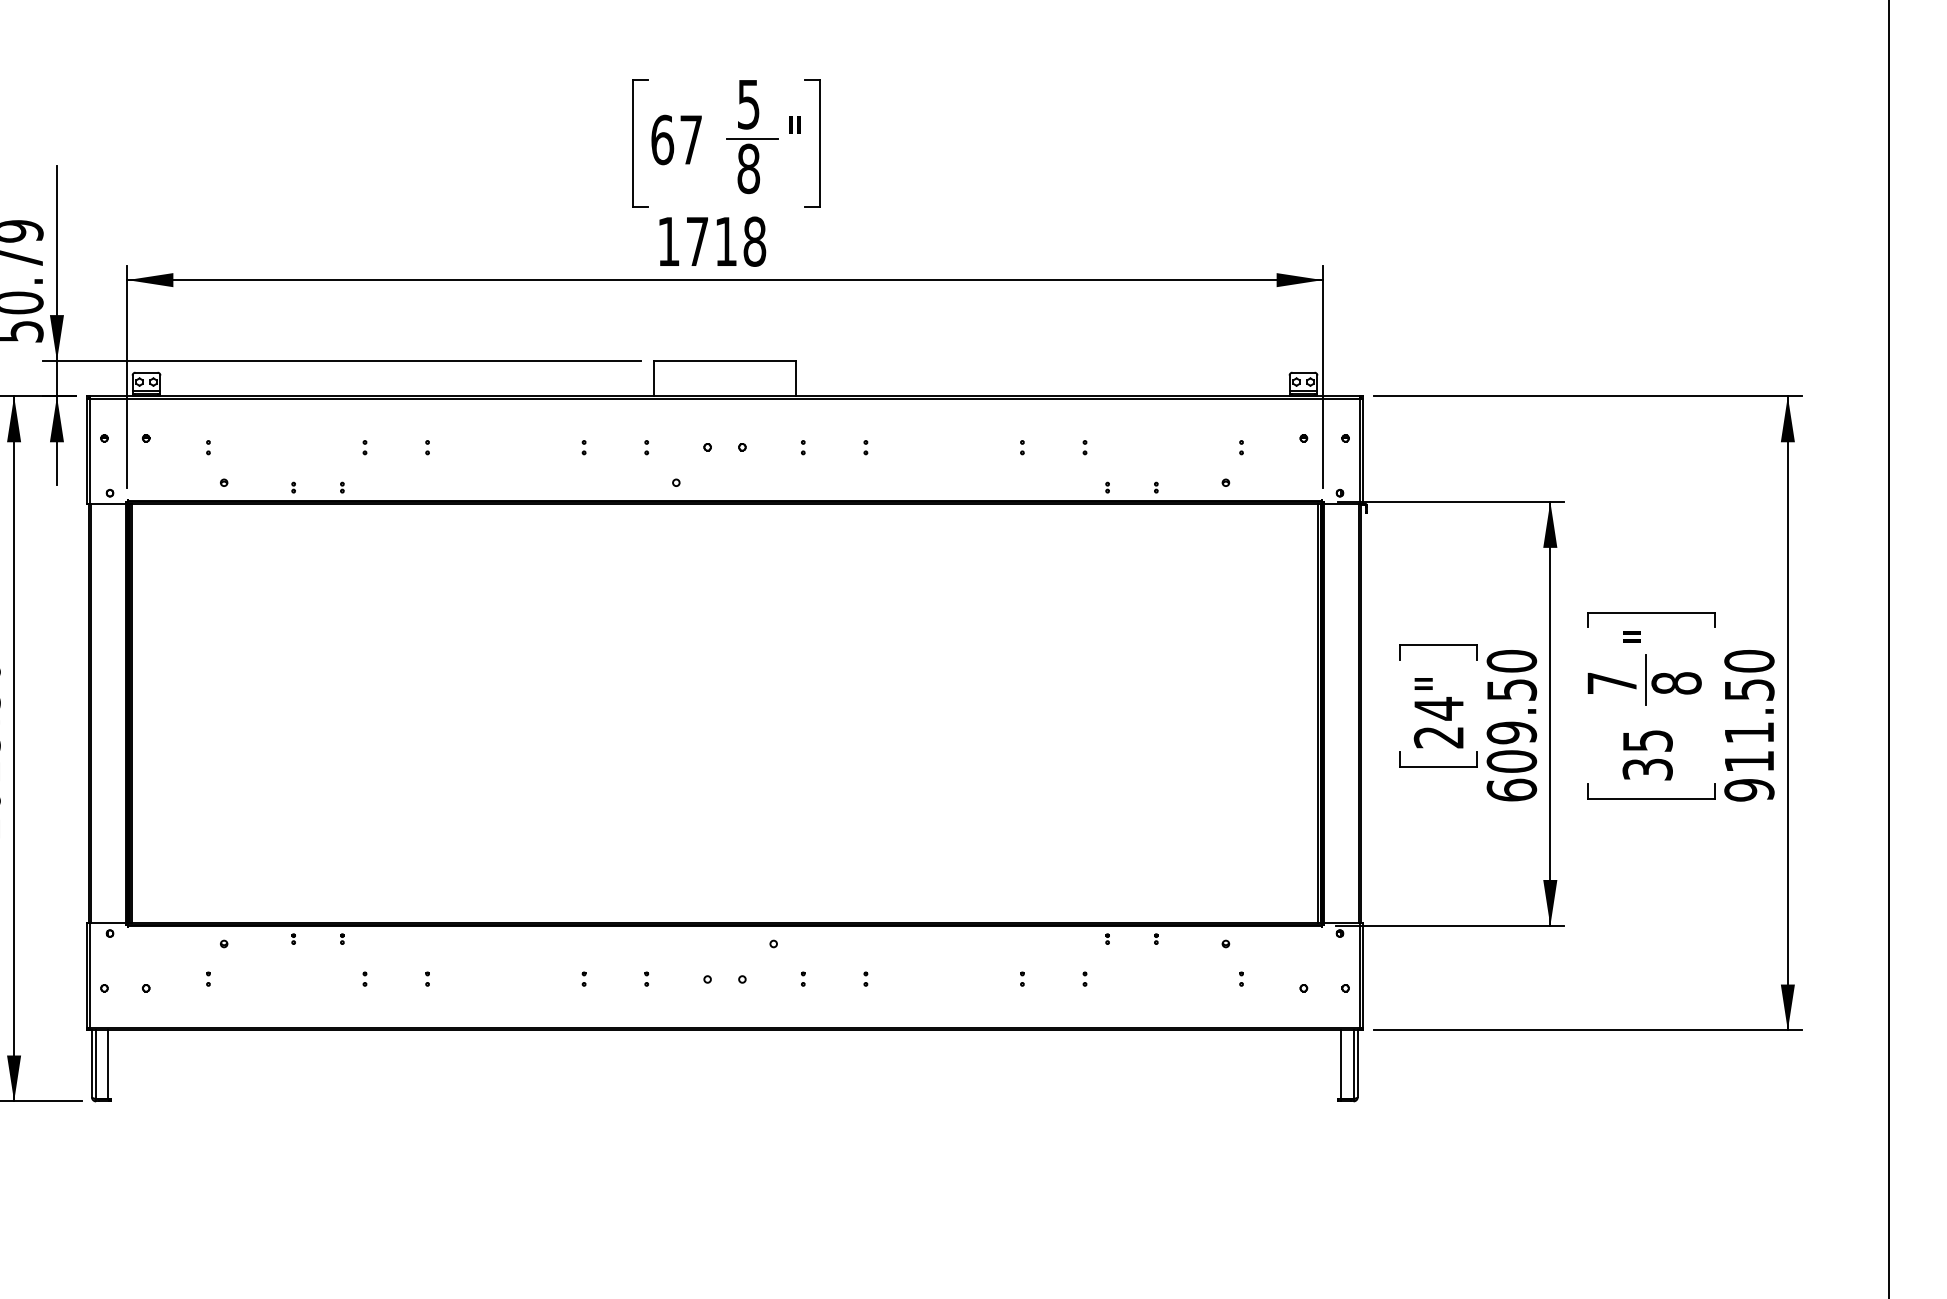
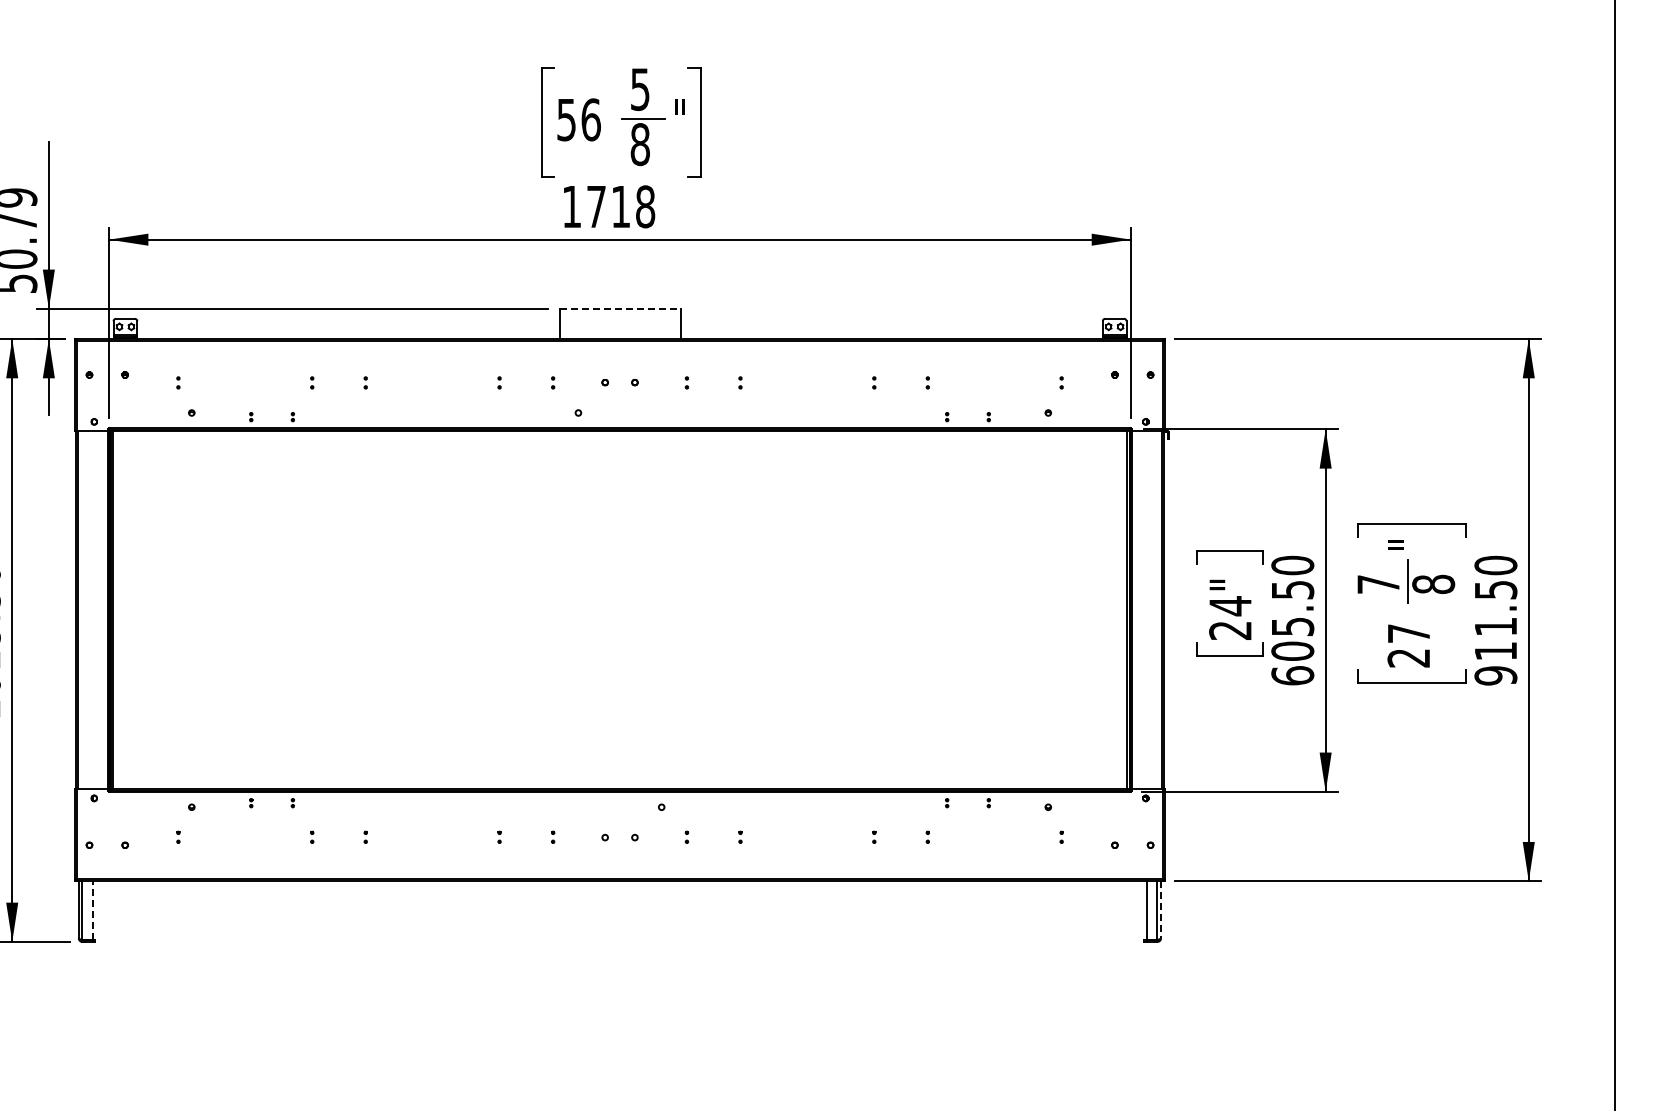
text: (676, 139) -> (578, 119), 67 -> 56
line: (725, 360) -> (620, 308), solid -> dashed
text: (1511, 732) -> (1292, 626), 609.50 -> 605.50
text: (1647, 754) -> (1408, 645), 35 -> 27
line: (1358, 1063) -> (1161, 909), solid -> dashed
line: (107, 1064) -> (92, 910), solid -> dashed

